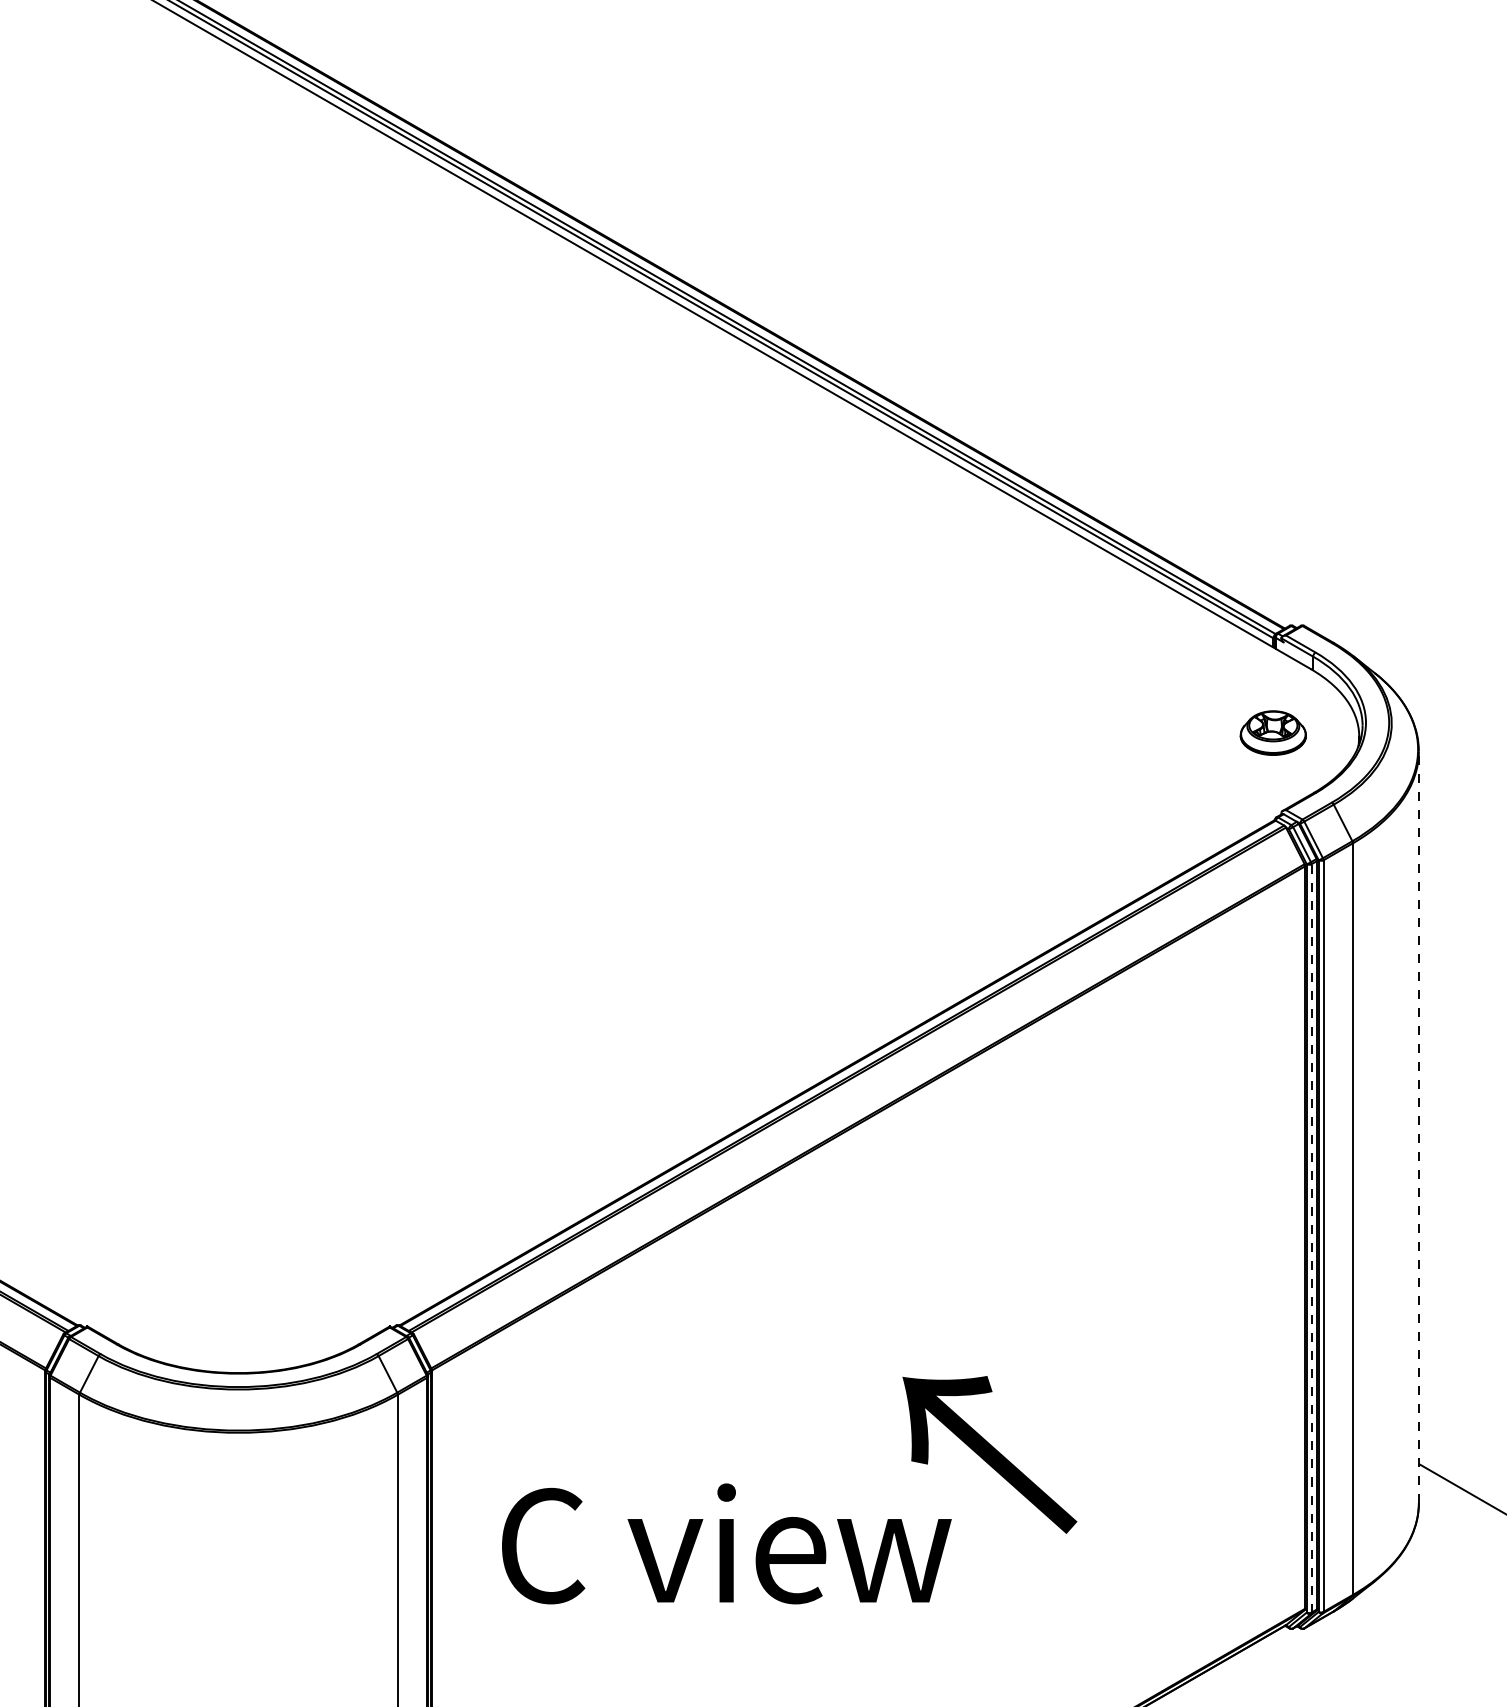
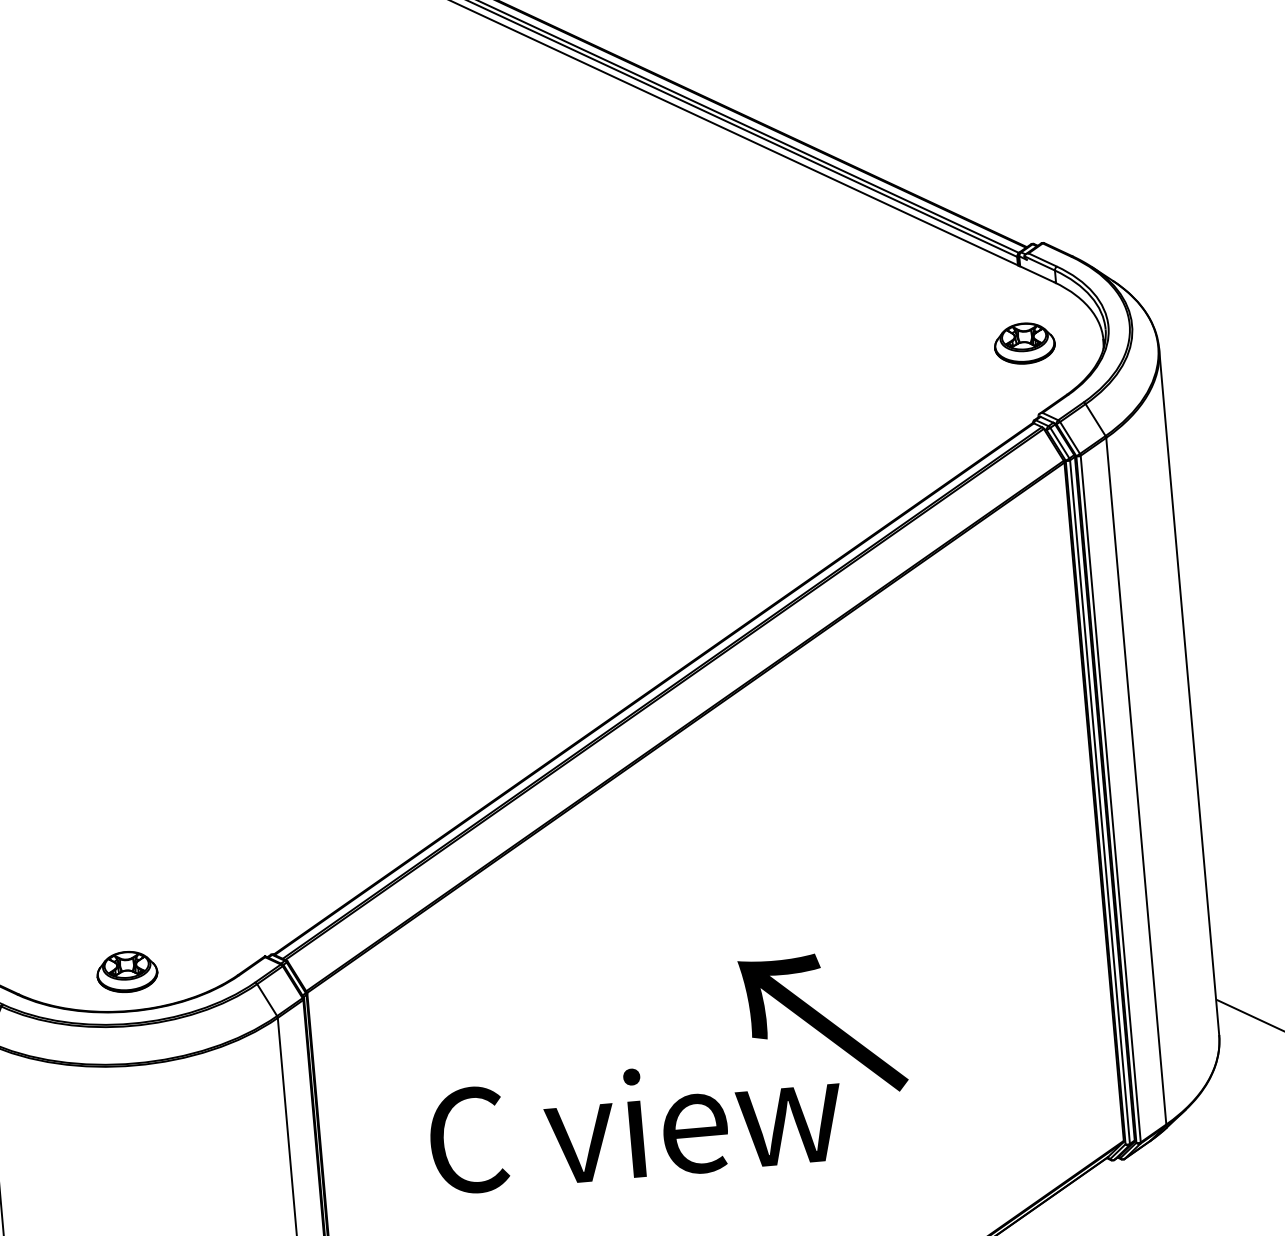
line: (1418, 1127) -> (1188, 692), dashed -> solid
line: (1311, 1237) -> (1099, 801), dashed -> solid
part: (238, 1330) -> (127, 971), added
text: (726, 1543) -> (635, 1123), moved

